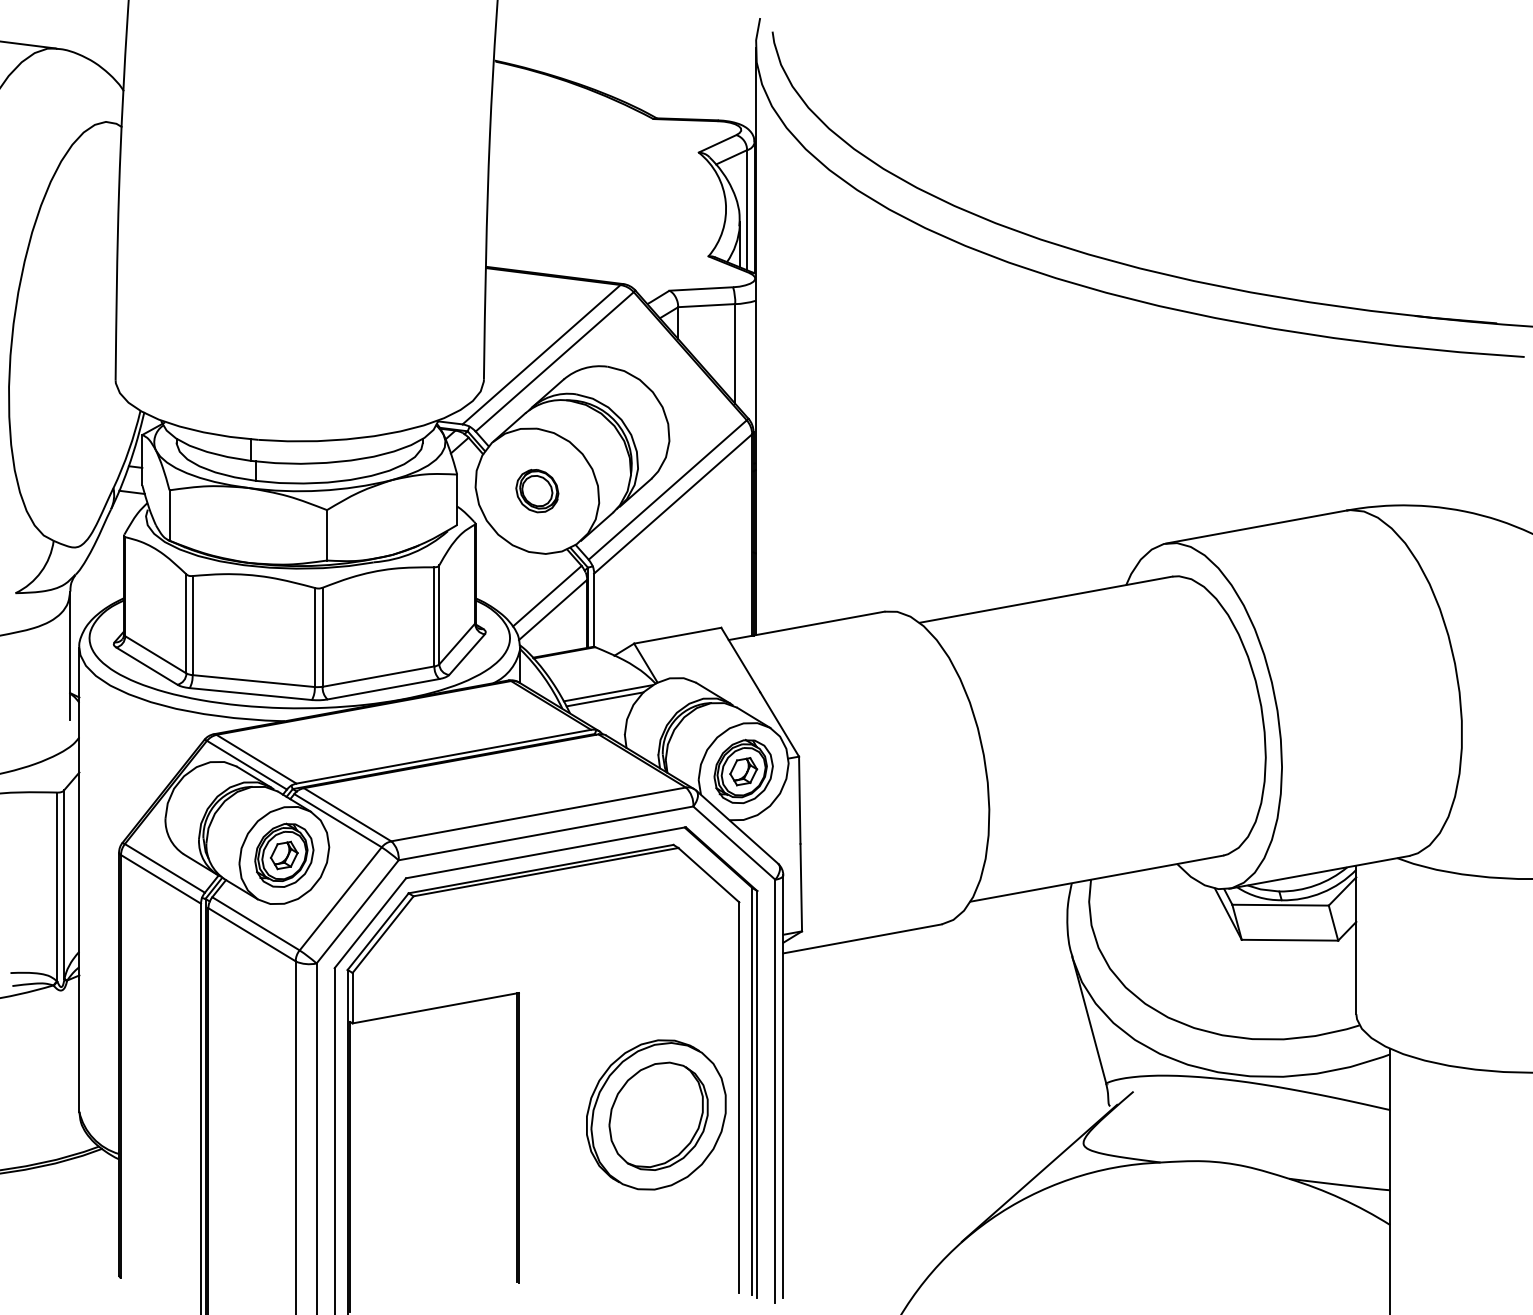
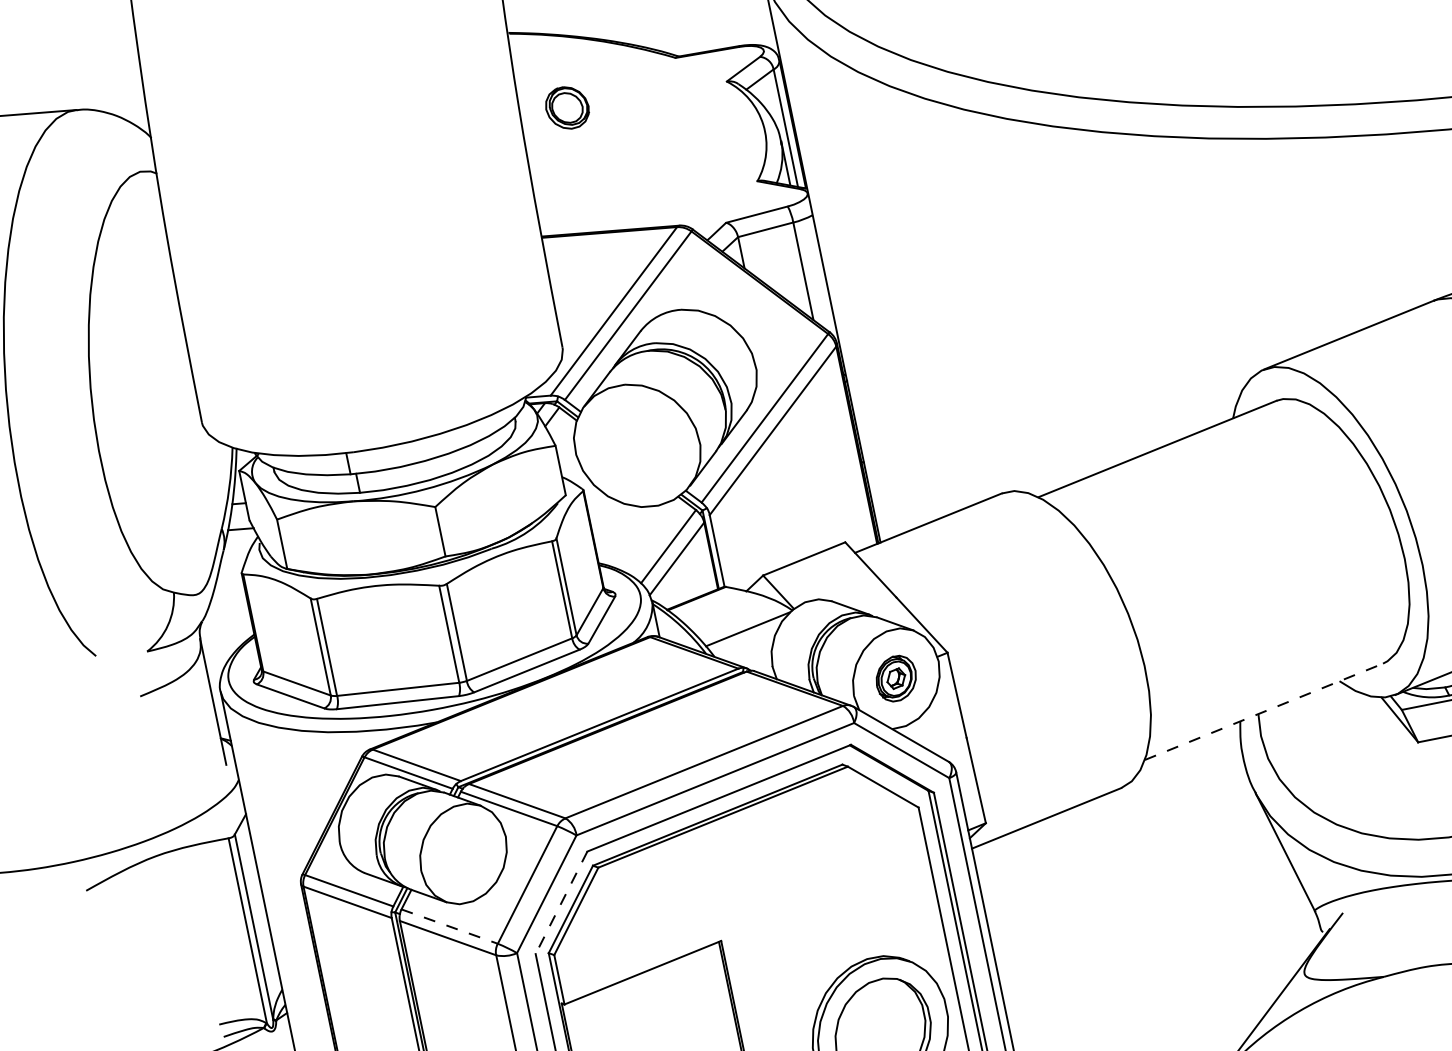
part: (537, 491) -> (567, 108), moved
line: (604, 699) -> (745, 636), removed
part: (743, 771) -> (896, 678), size x0.7
part: (284, 854) -> (463, 852), removed
line: (1097, 878) -> (1264, 711), solid -> dashed
line: (370, 923) -> (561, 903), solid -> dashed
line: (256, 924) -> (450, 927), solid -> dashed

